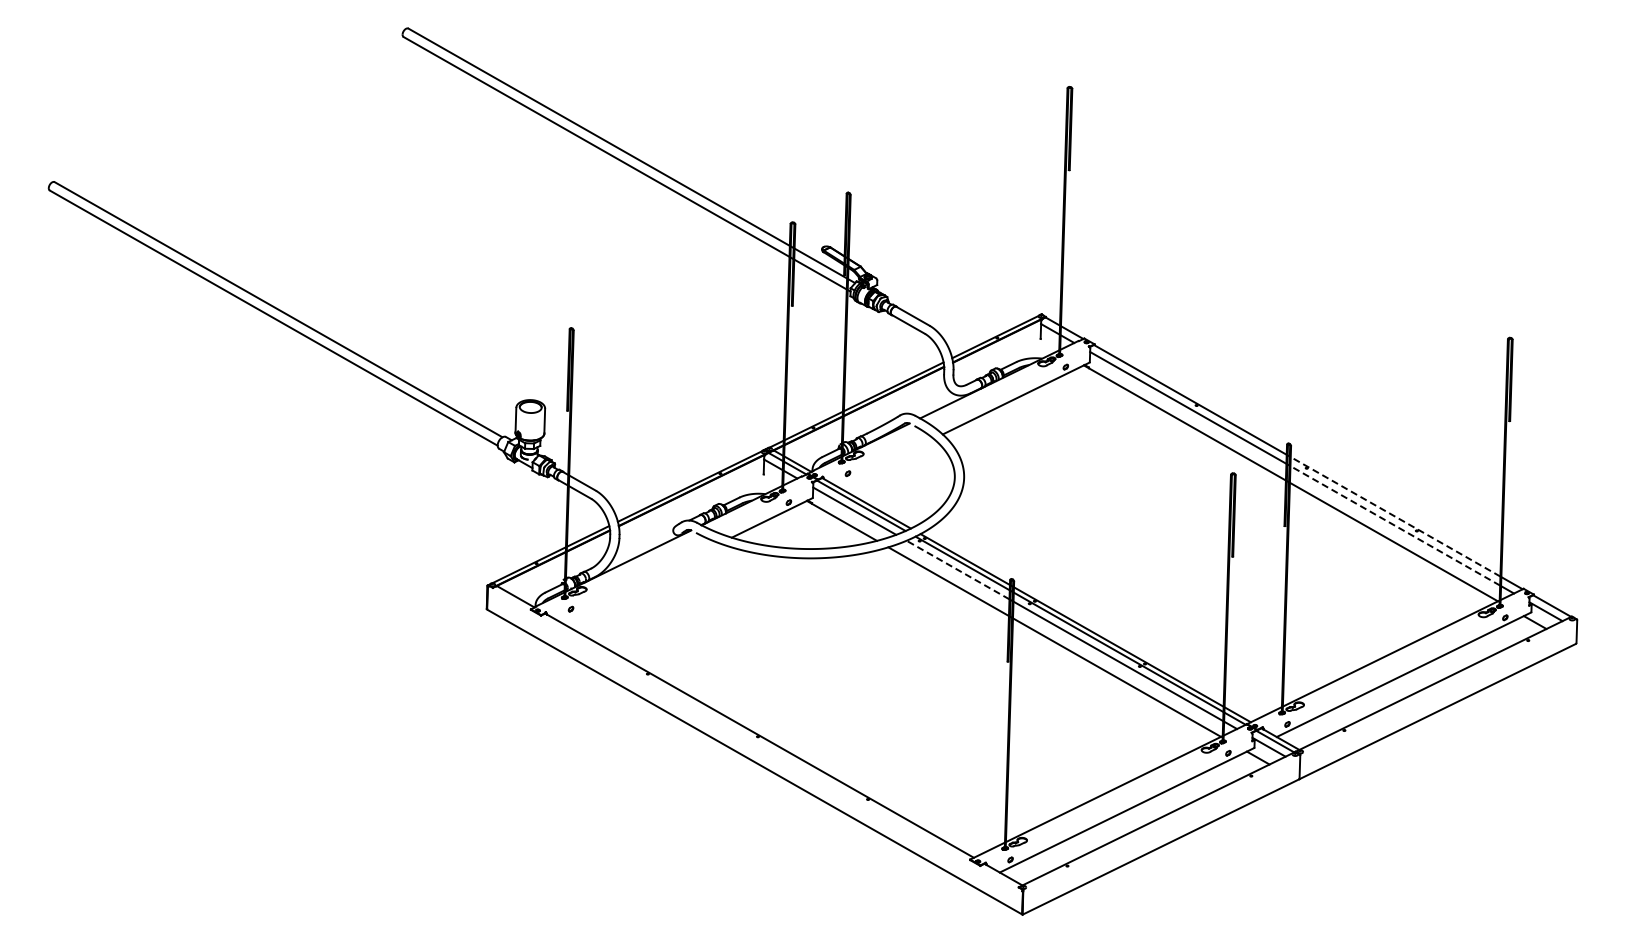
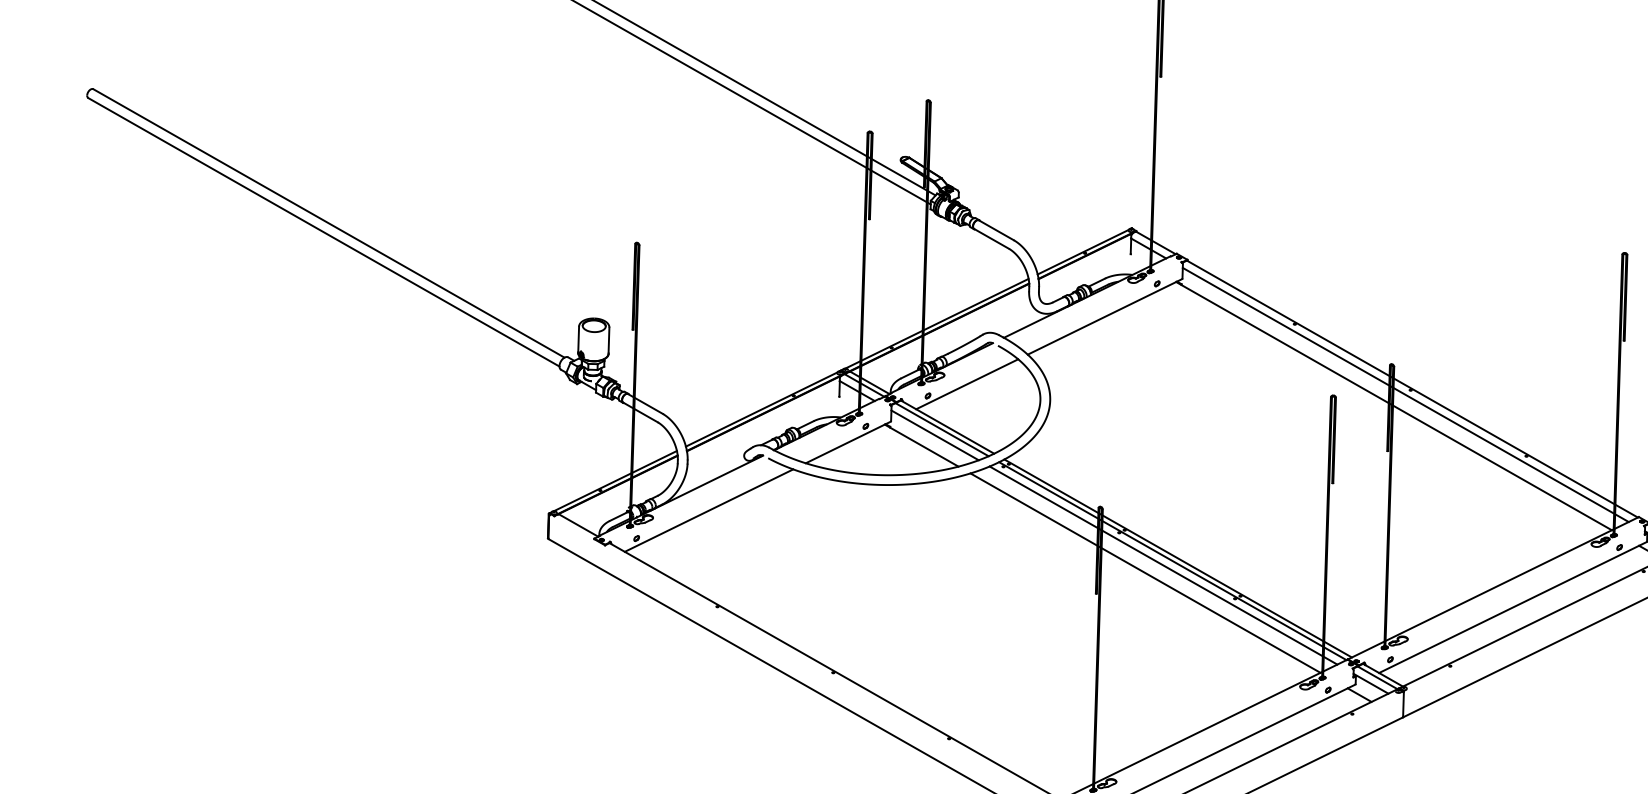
line: (884, 462) -> (966, 384), added
line: (1395, 516) -> (1504, 440), dashed -> solid
line: (1395, 525) -> (1504, 450), dashed -> solid
line: (957, 569) -> (1043, 496), dashed -> solid
line: (639, 582) -> (708, 510), added

